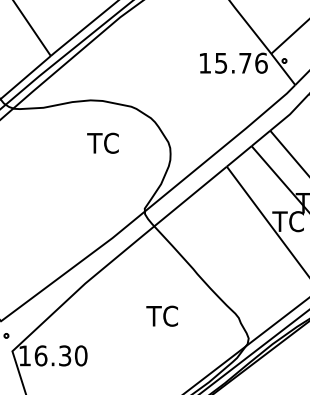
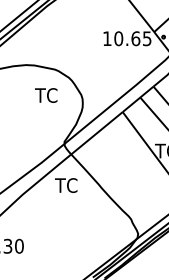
text: (241, 62) -> (133, 38), 15.76 -> 10.65
text: (102, 142) -> (45, 94), moved
text: (161, 315) -> (65, 185), moved

